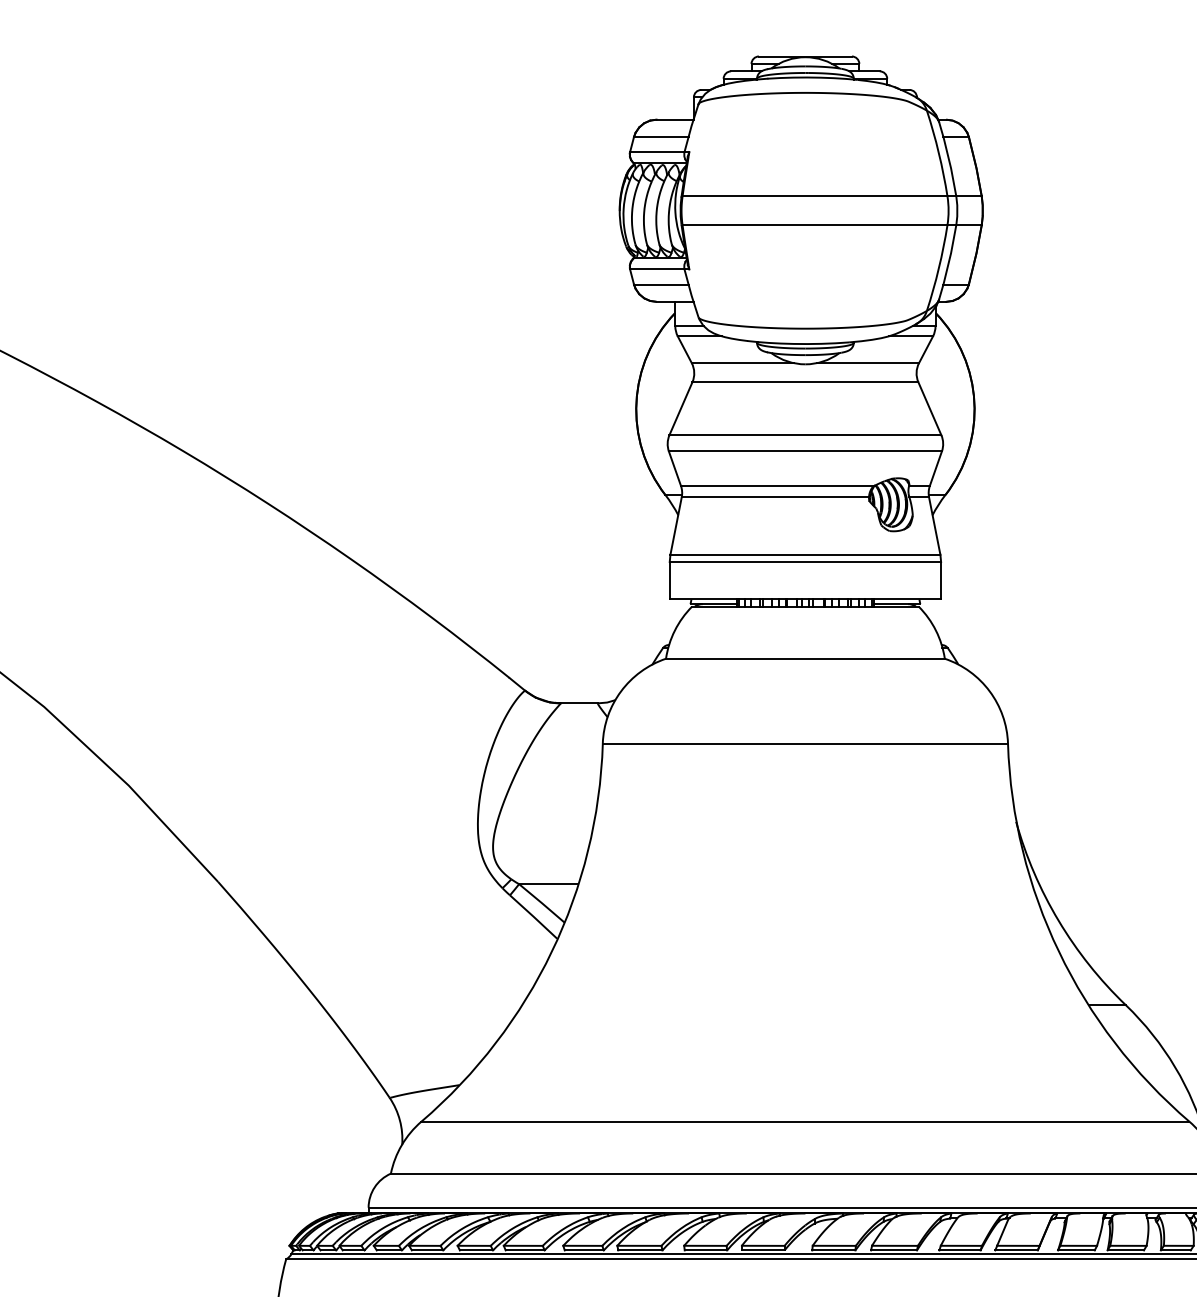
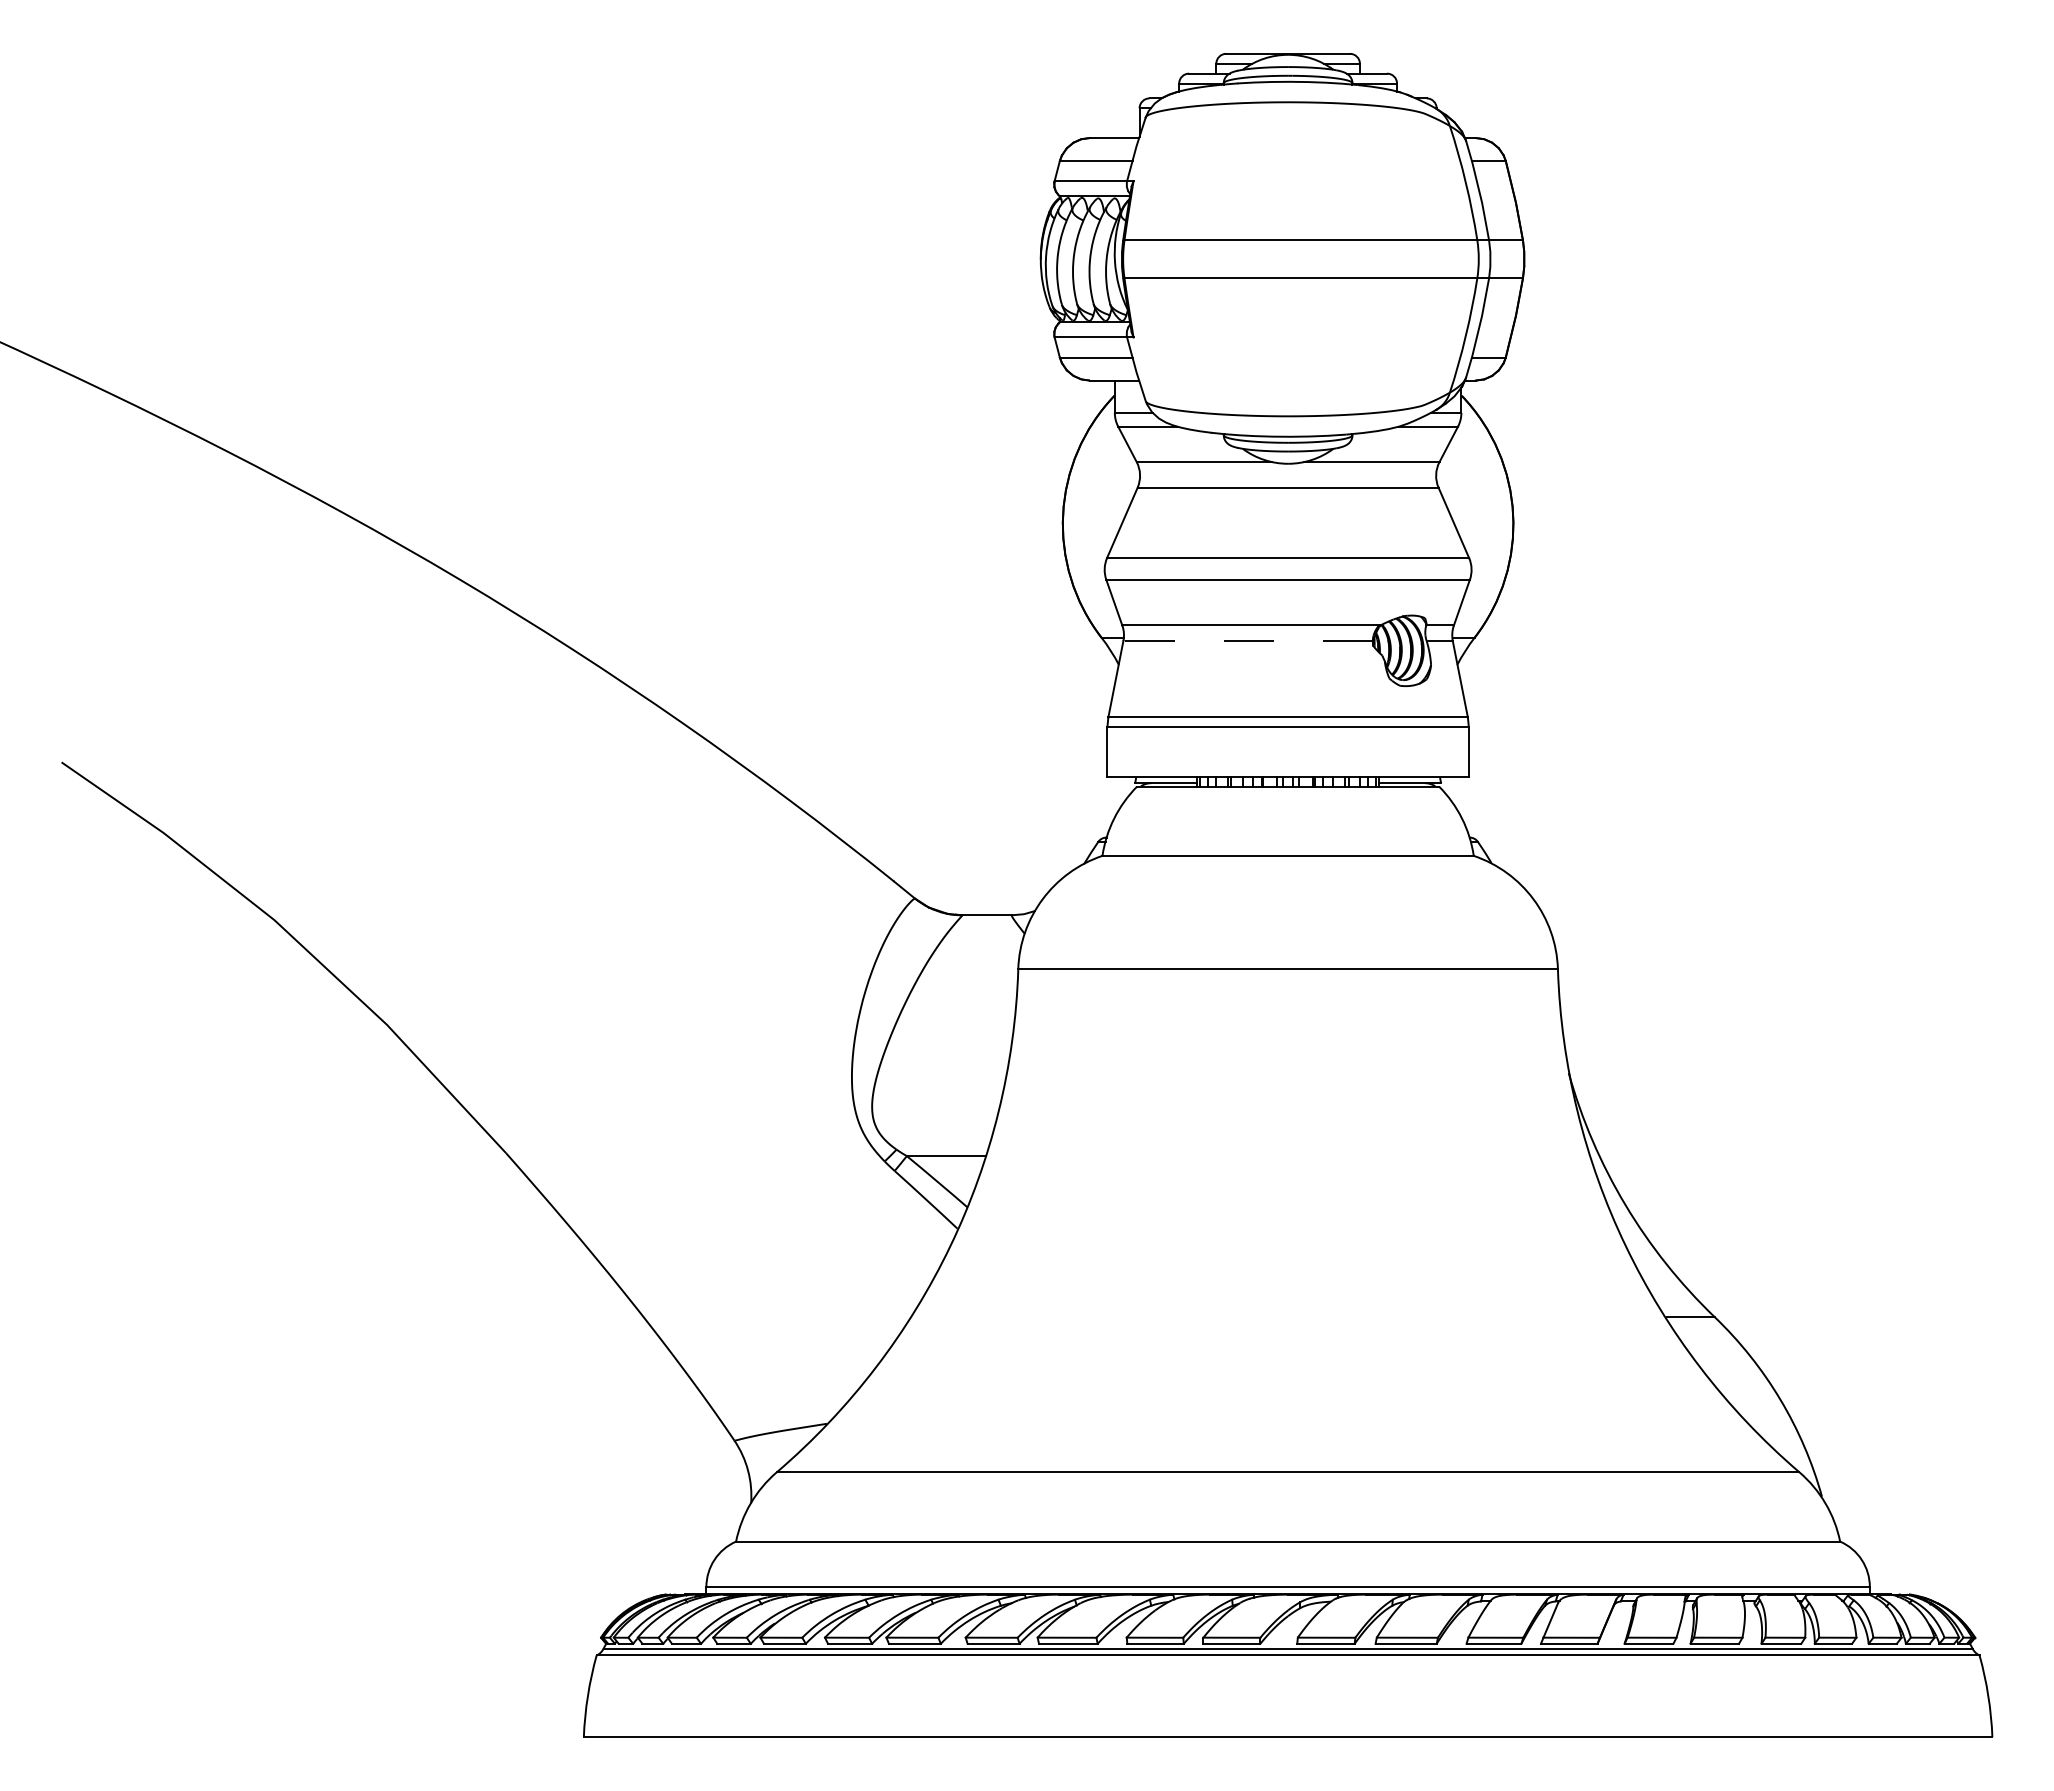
line: (775, 497) -> (1248, 641), solid -> dashed

